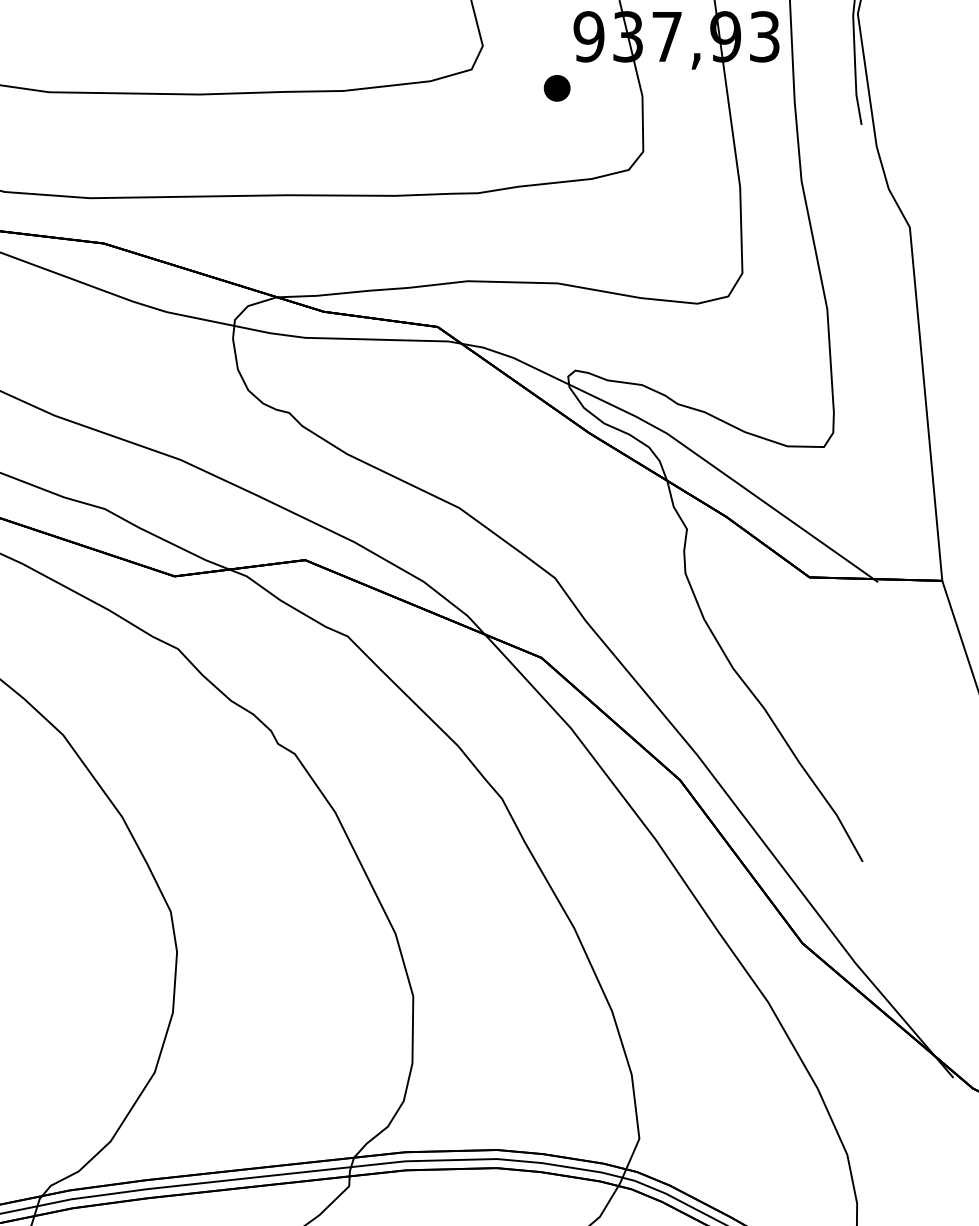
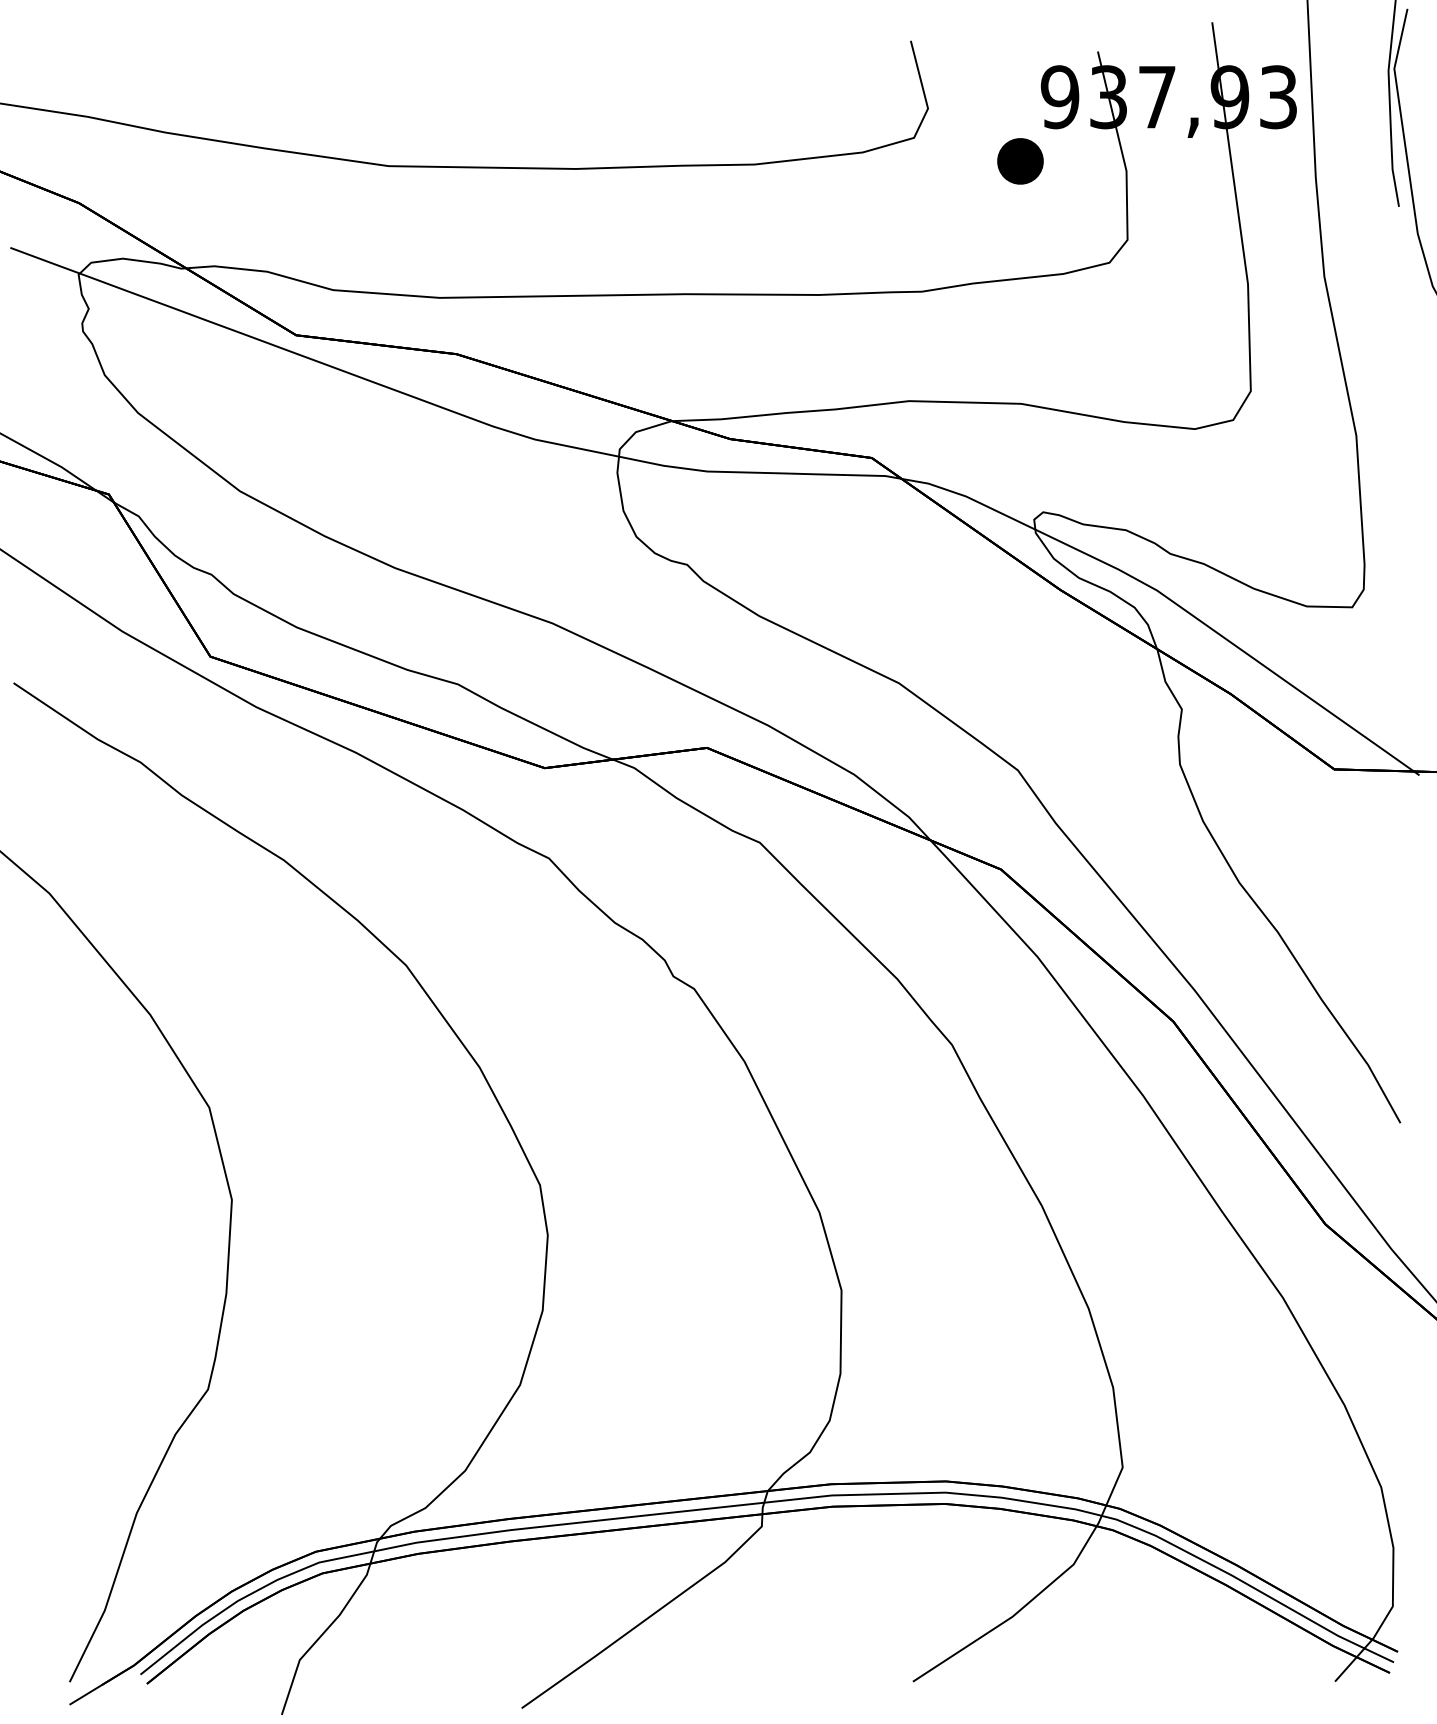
part: (557, 87) -> (1020, 160), size x1.4

